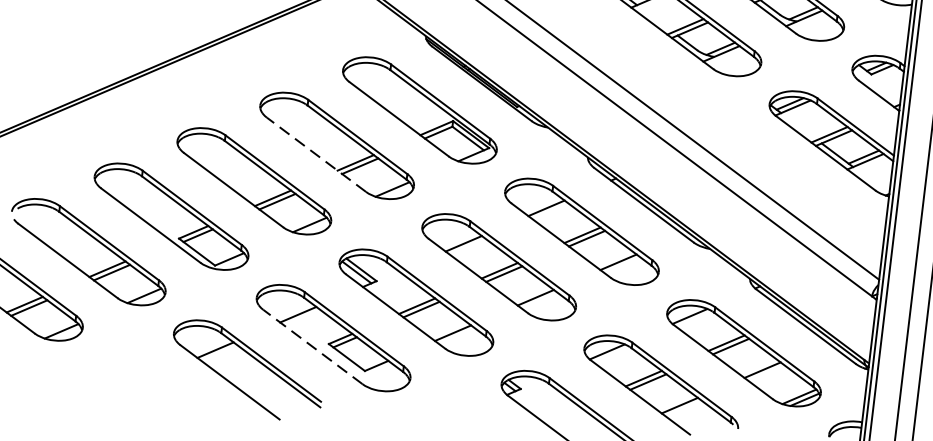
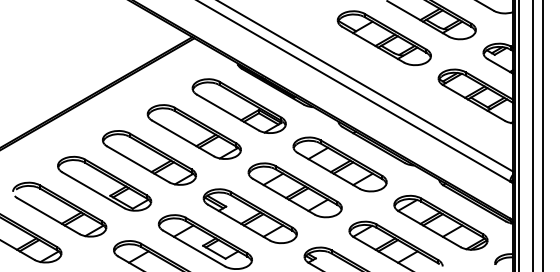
line: (317, 154) -> (183, 138), dashed -> solid
line: (313, 346) -> (194, 248), dashed -> solid

